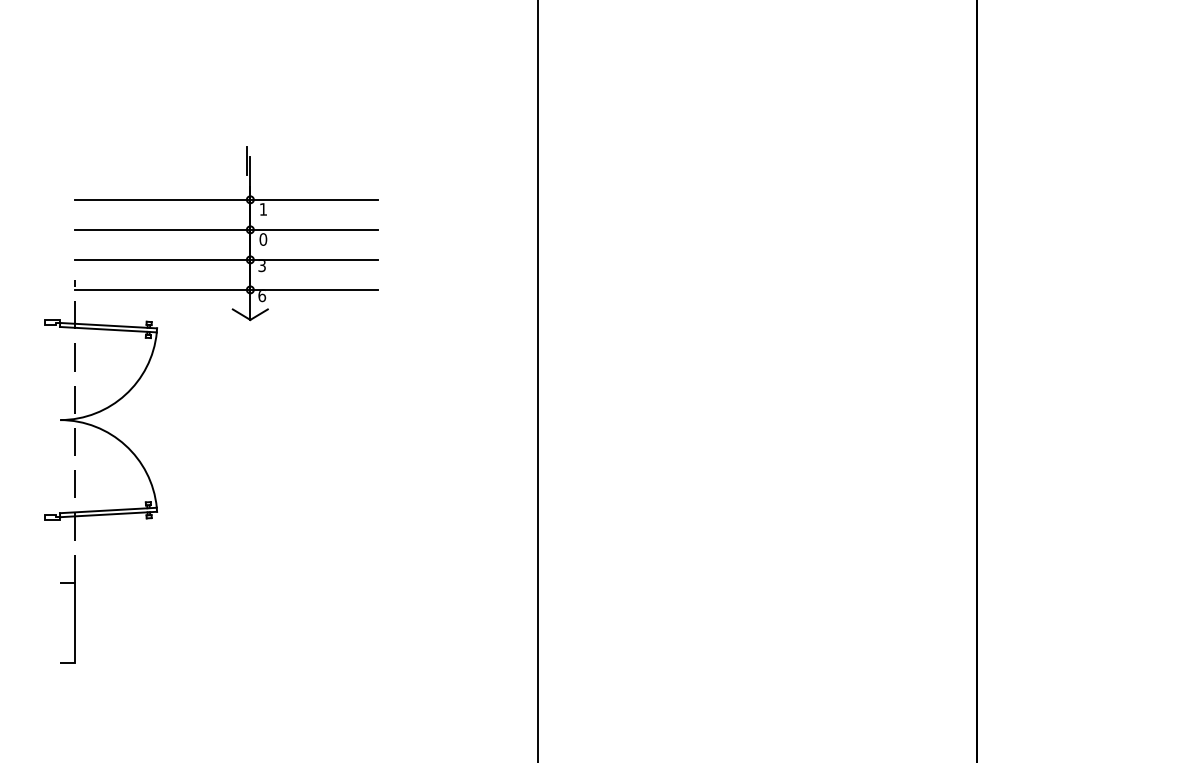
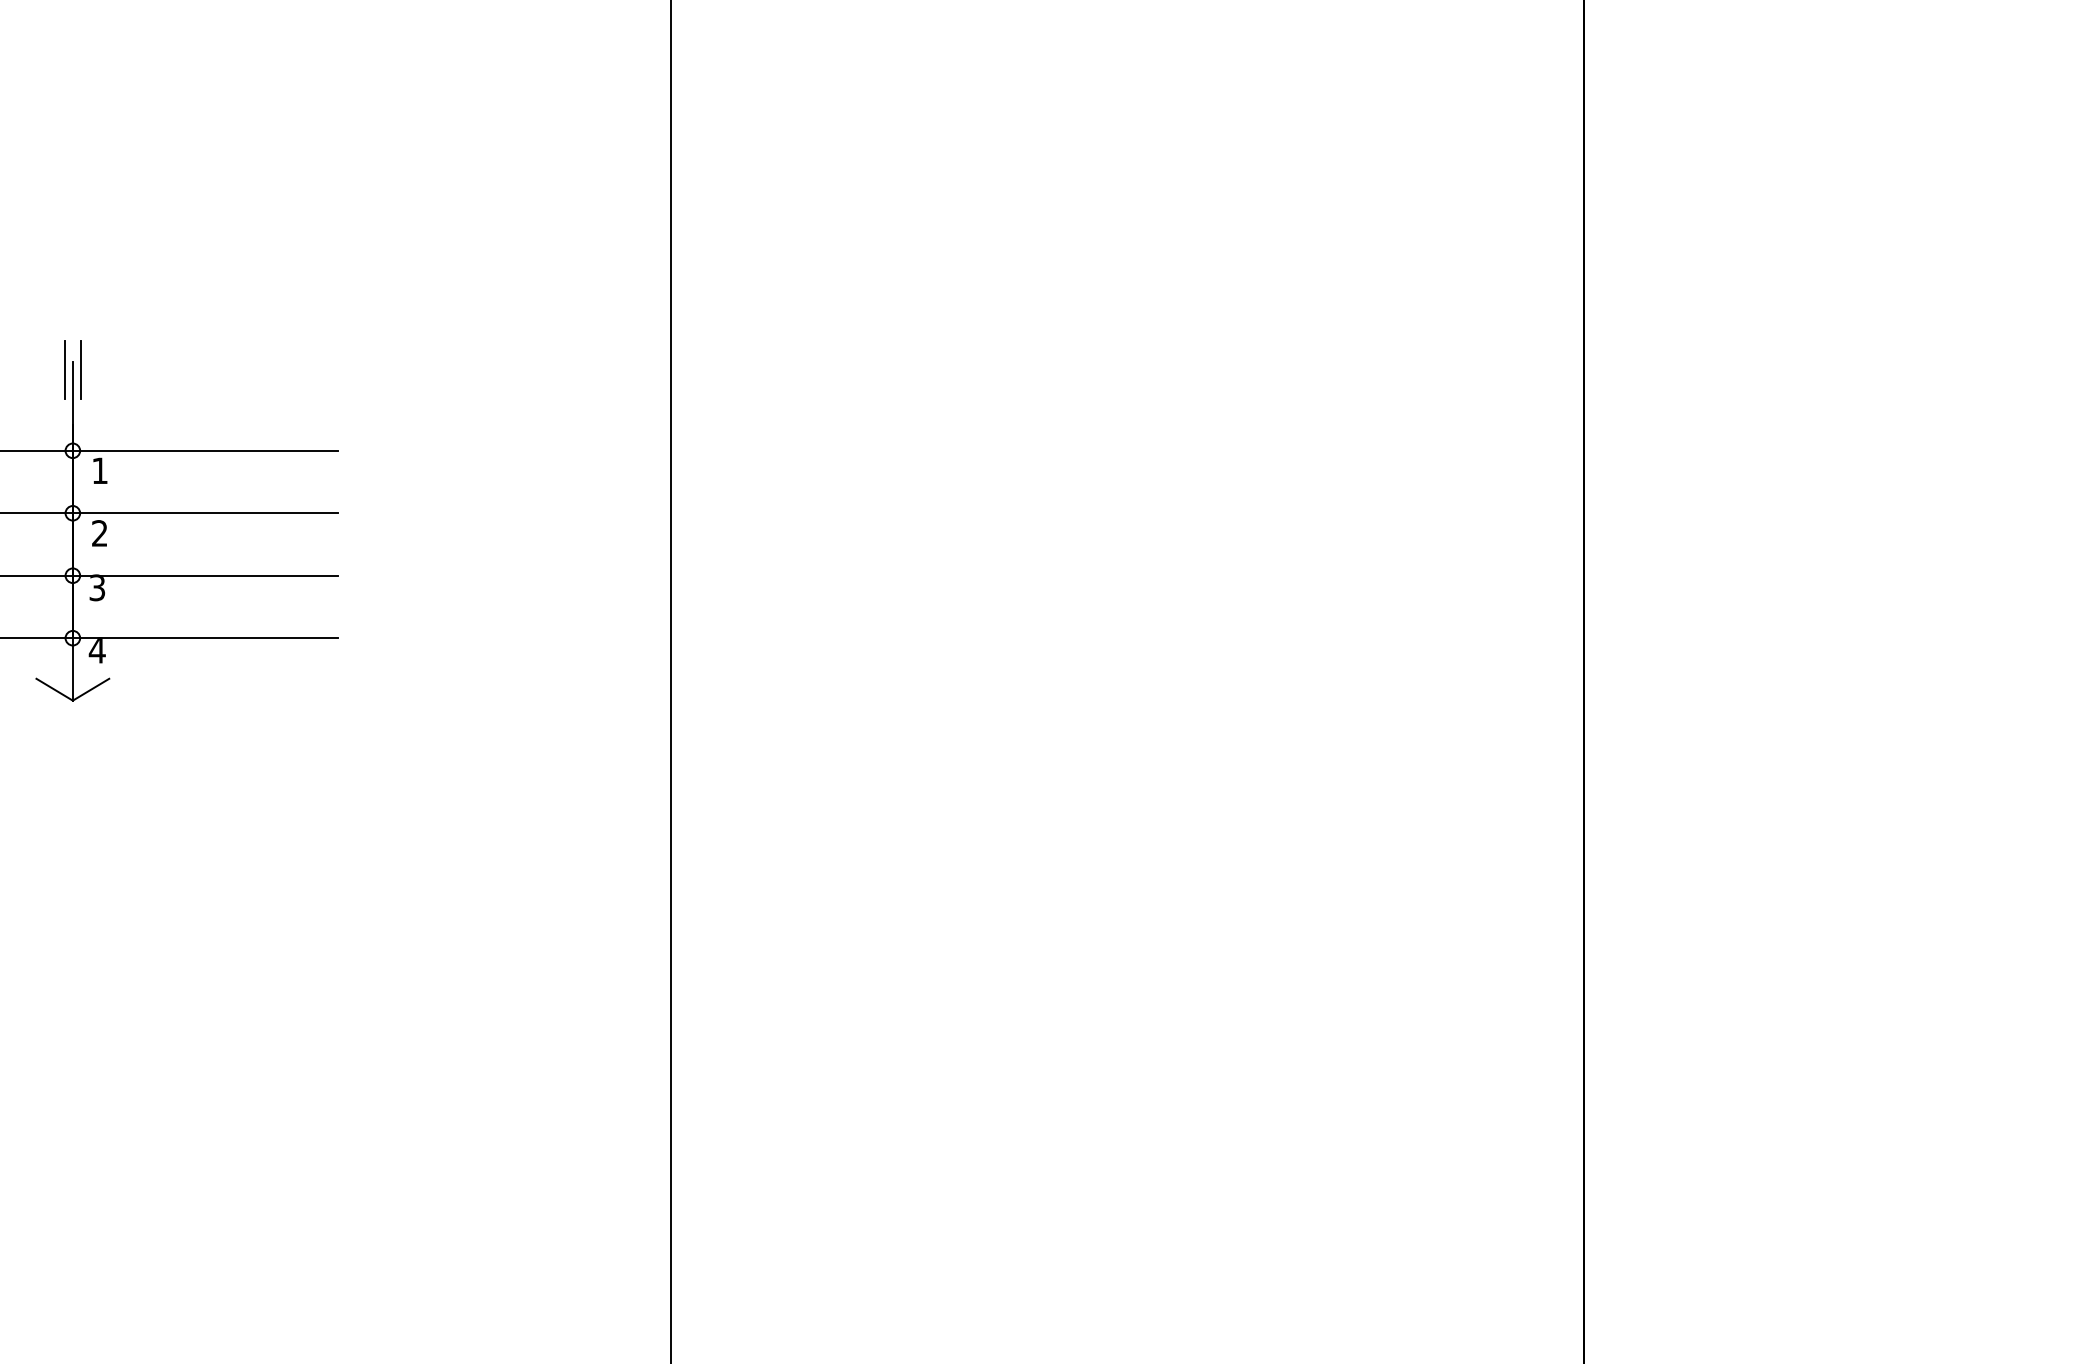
line: (254, 161) -> (81, 371), added
text: (263, 239) -> (100, 533), 0 -> 2
text: (262, 296) -> (98, 651), 6 -> 4

